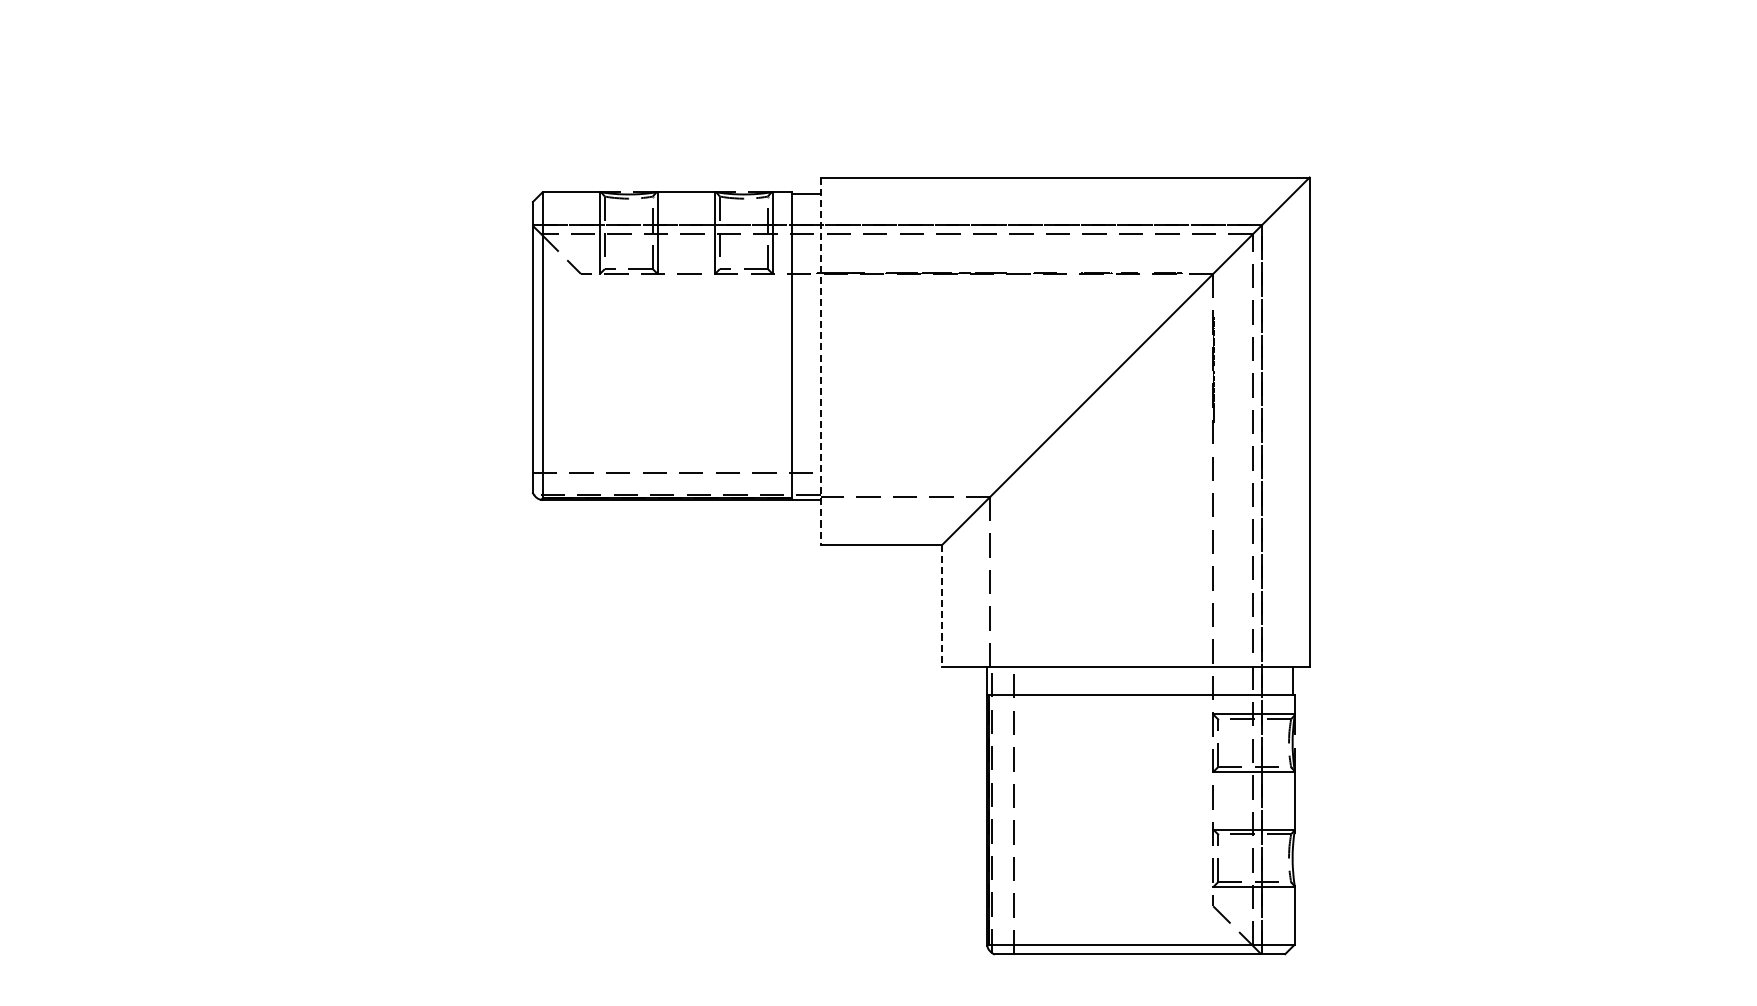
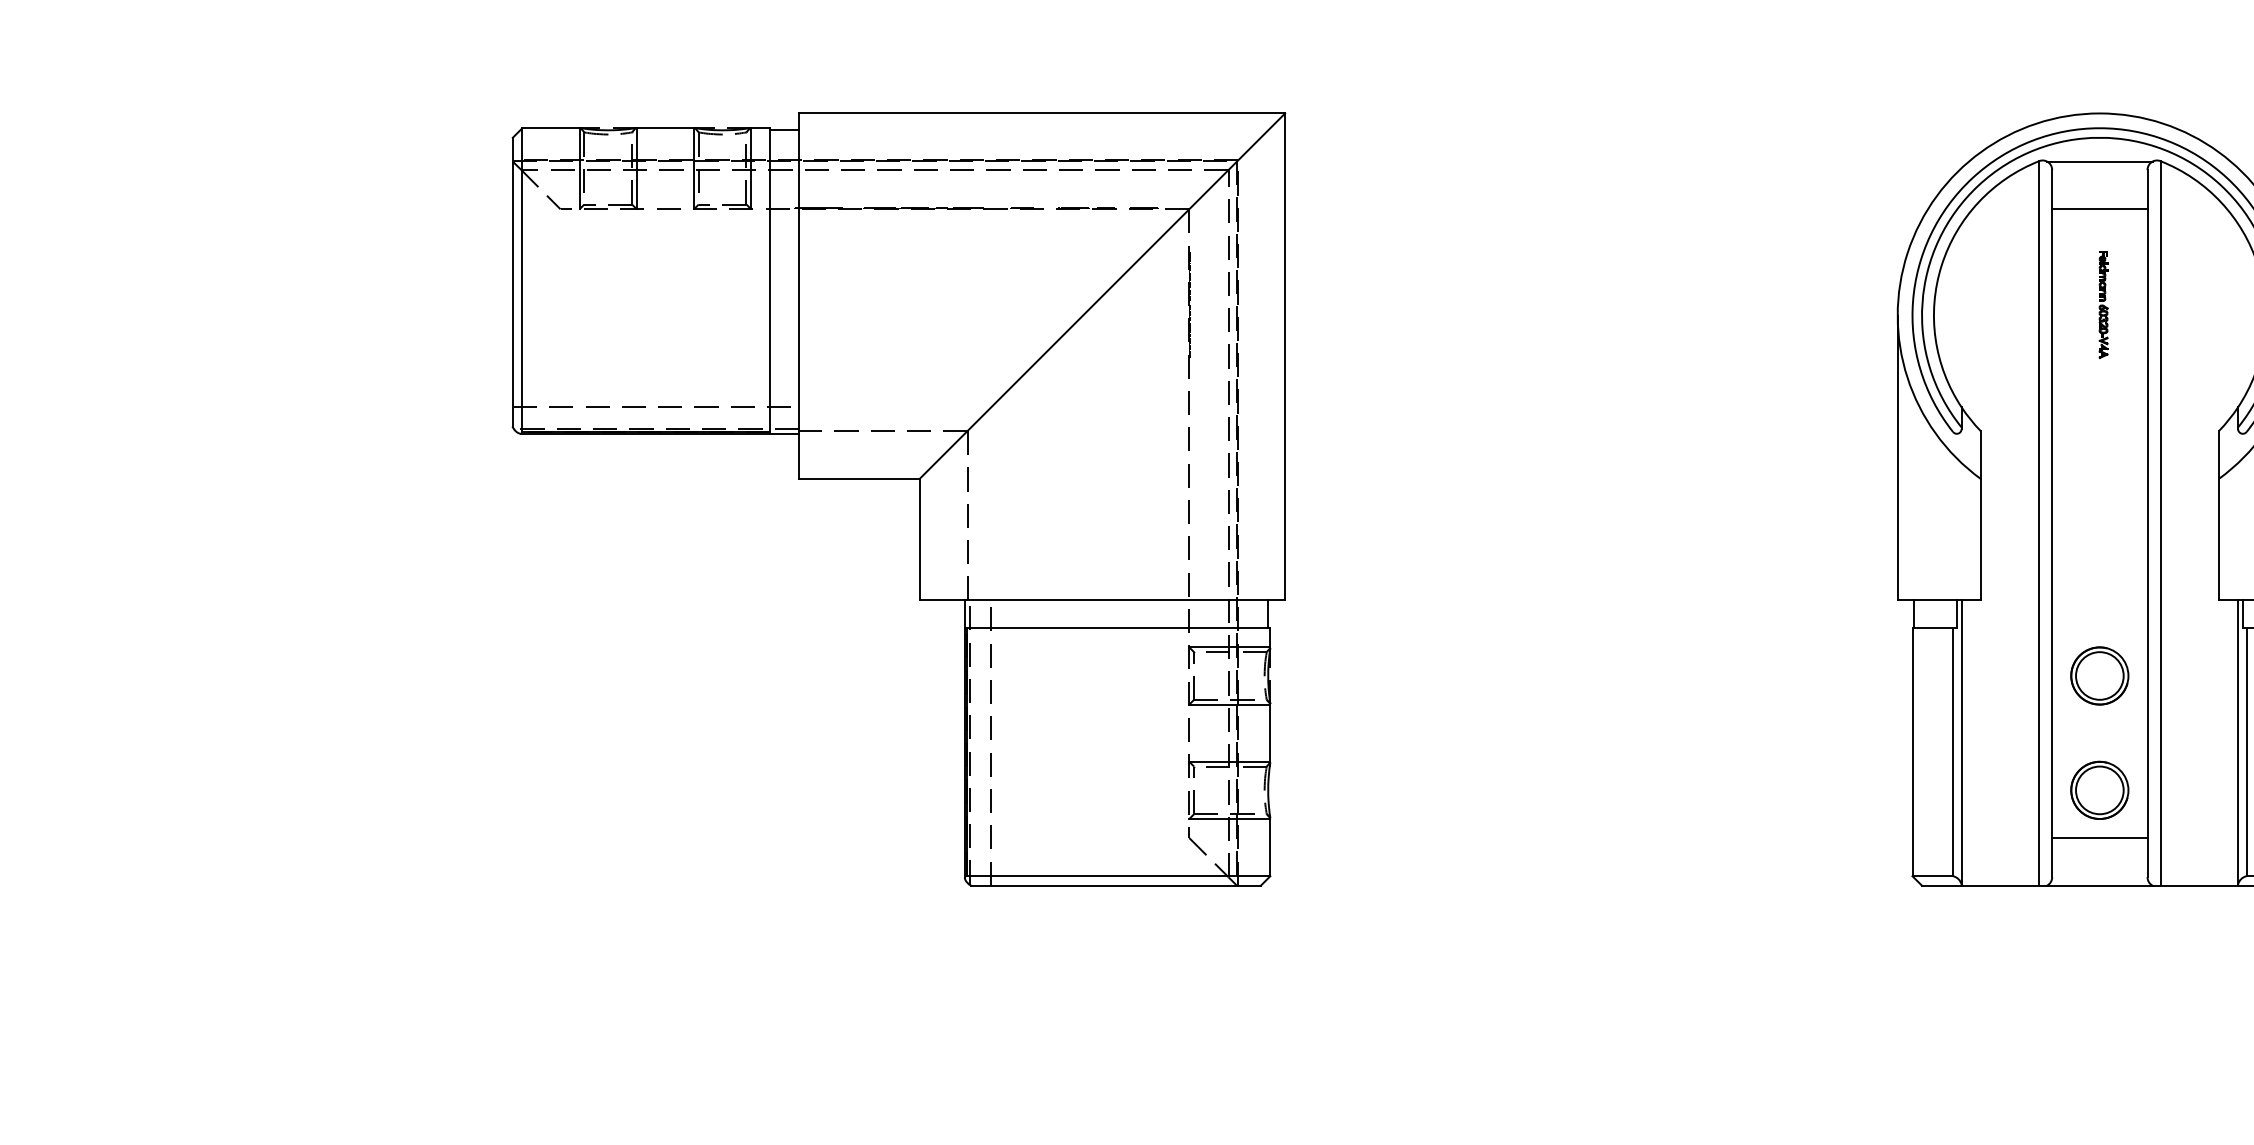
line: (820, 361) -> (798, 296), dashed -> solid
line: (941, 605) -> (919, 539), dashed -> solid

